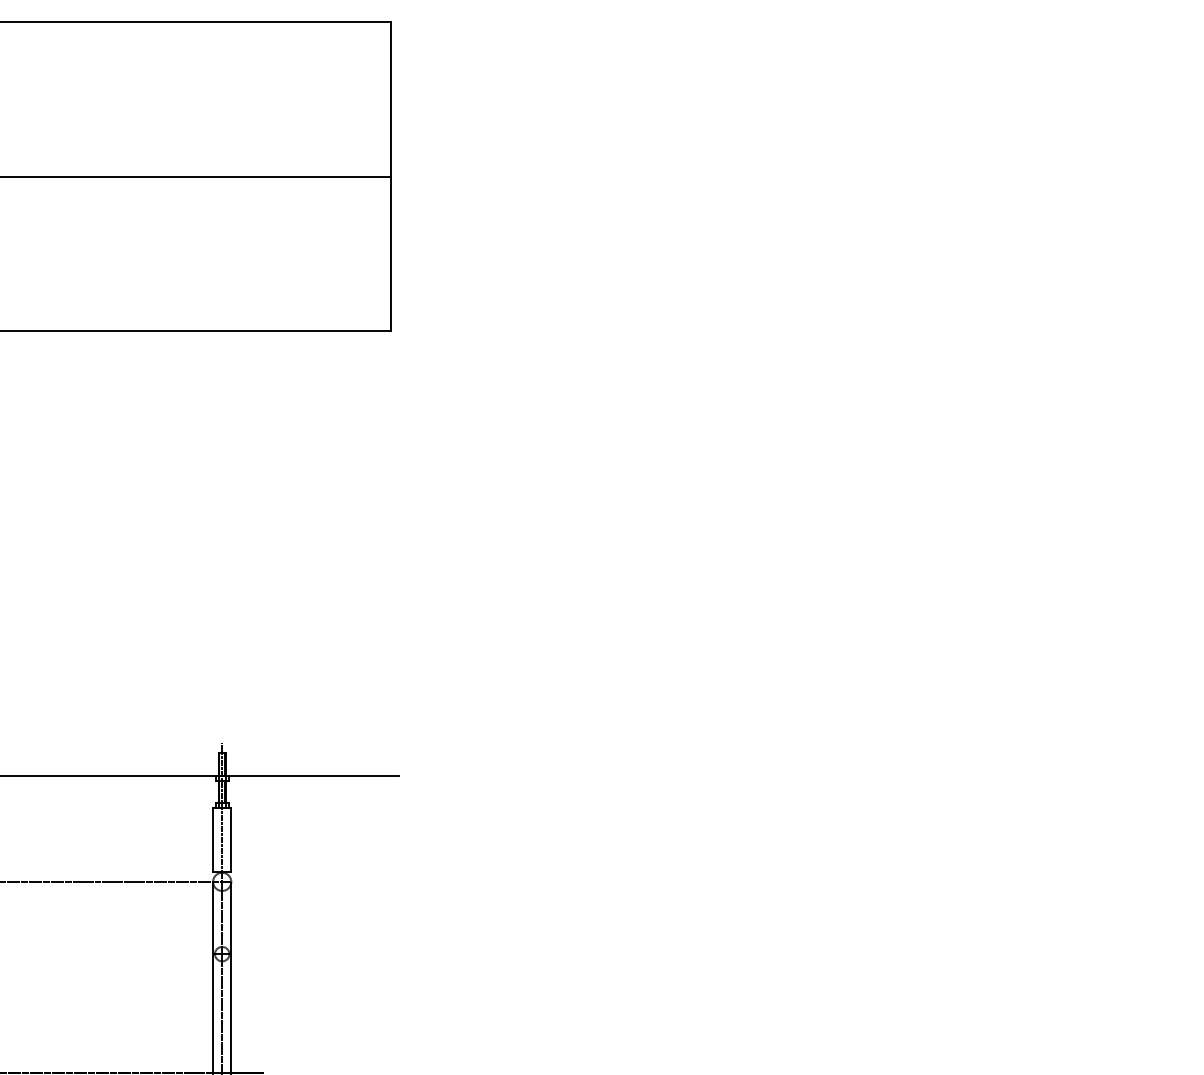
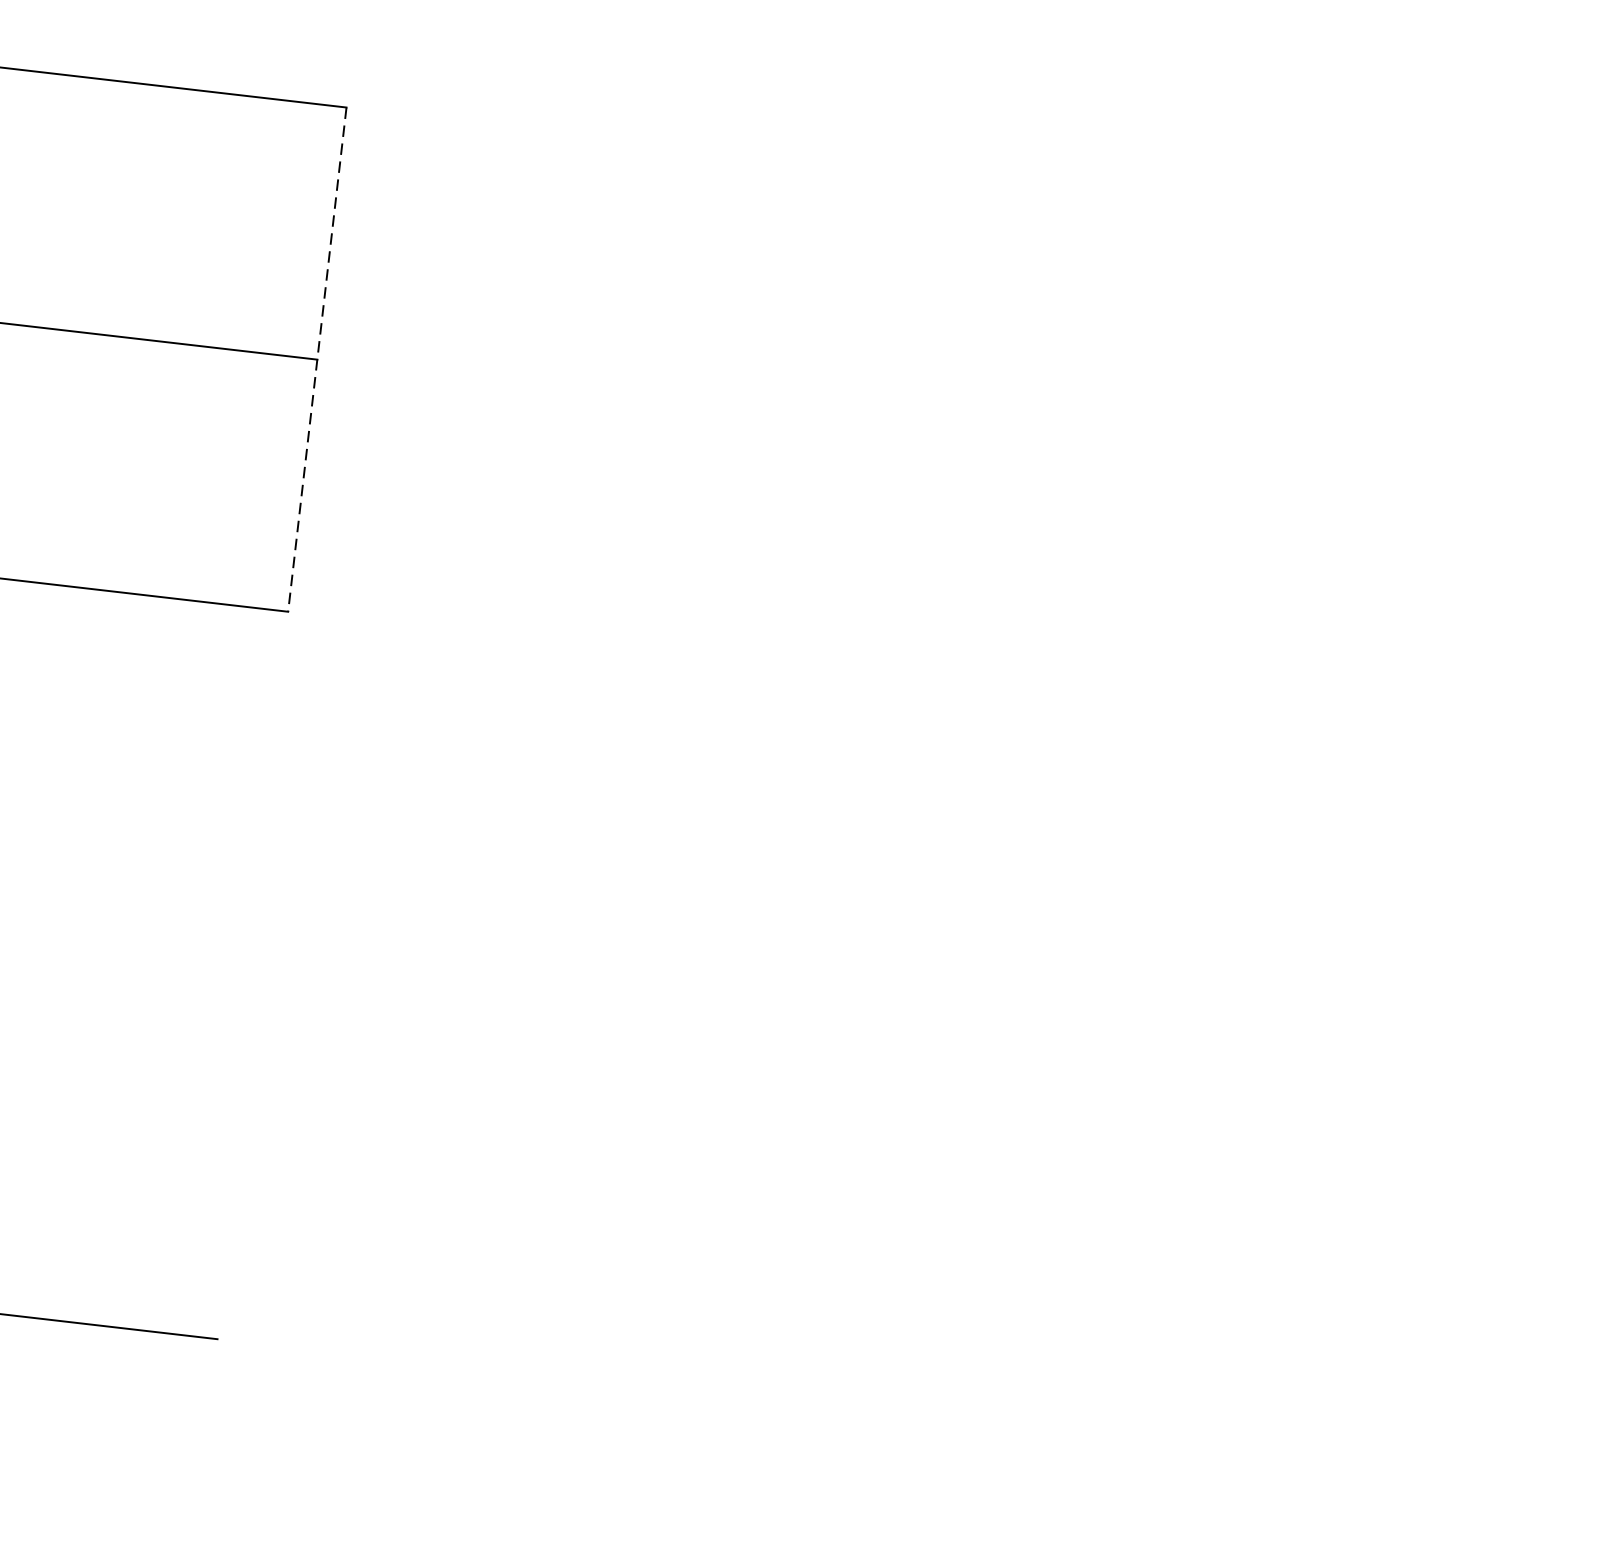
line: (391, 177) -> (317, 360), solid -> dashed

